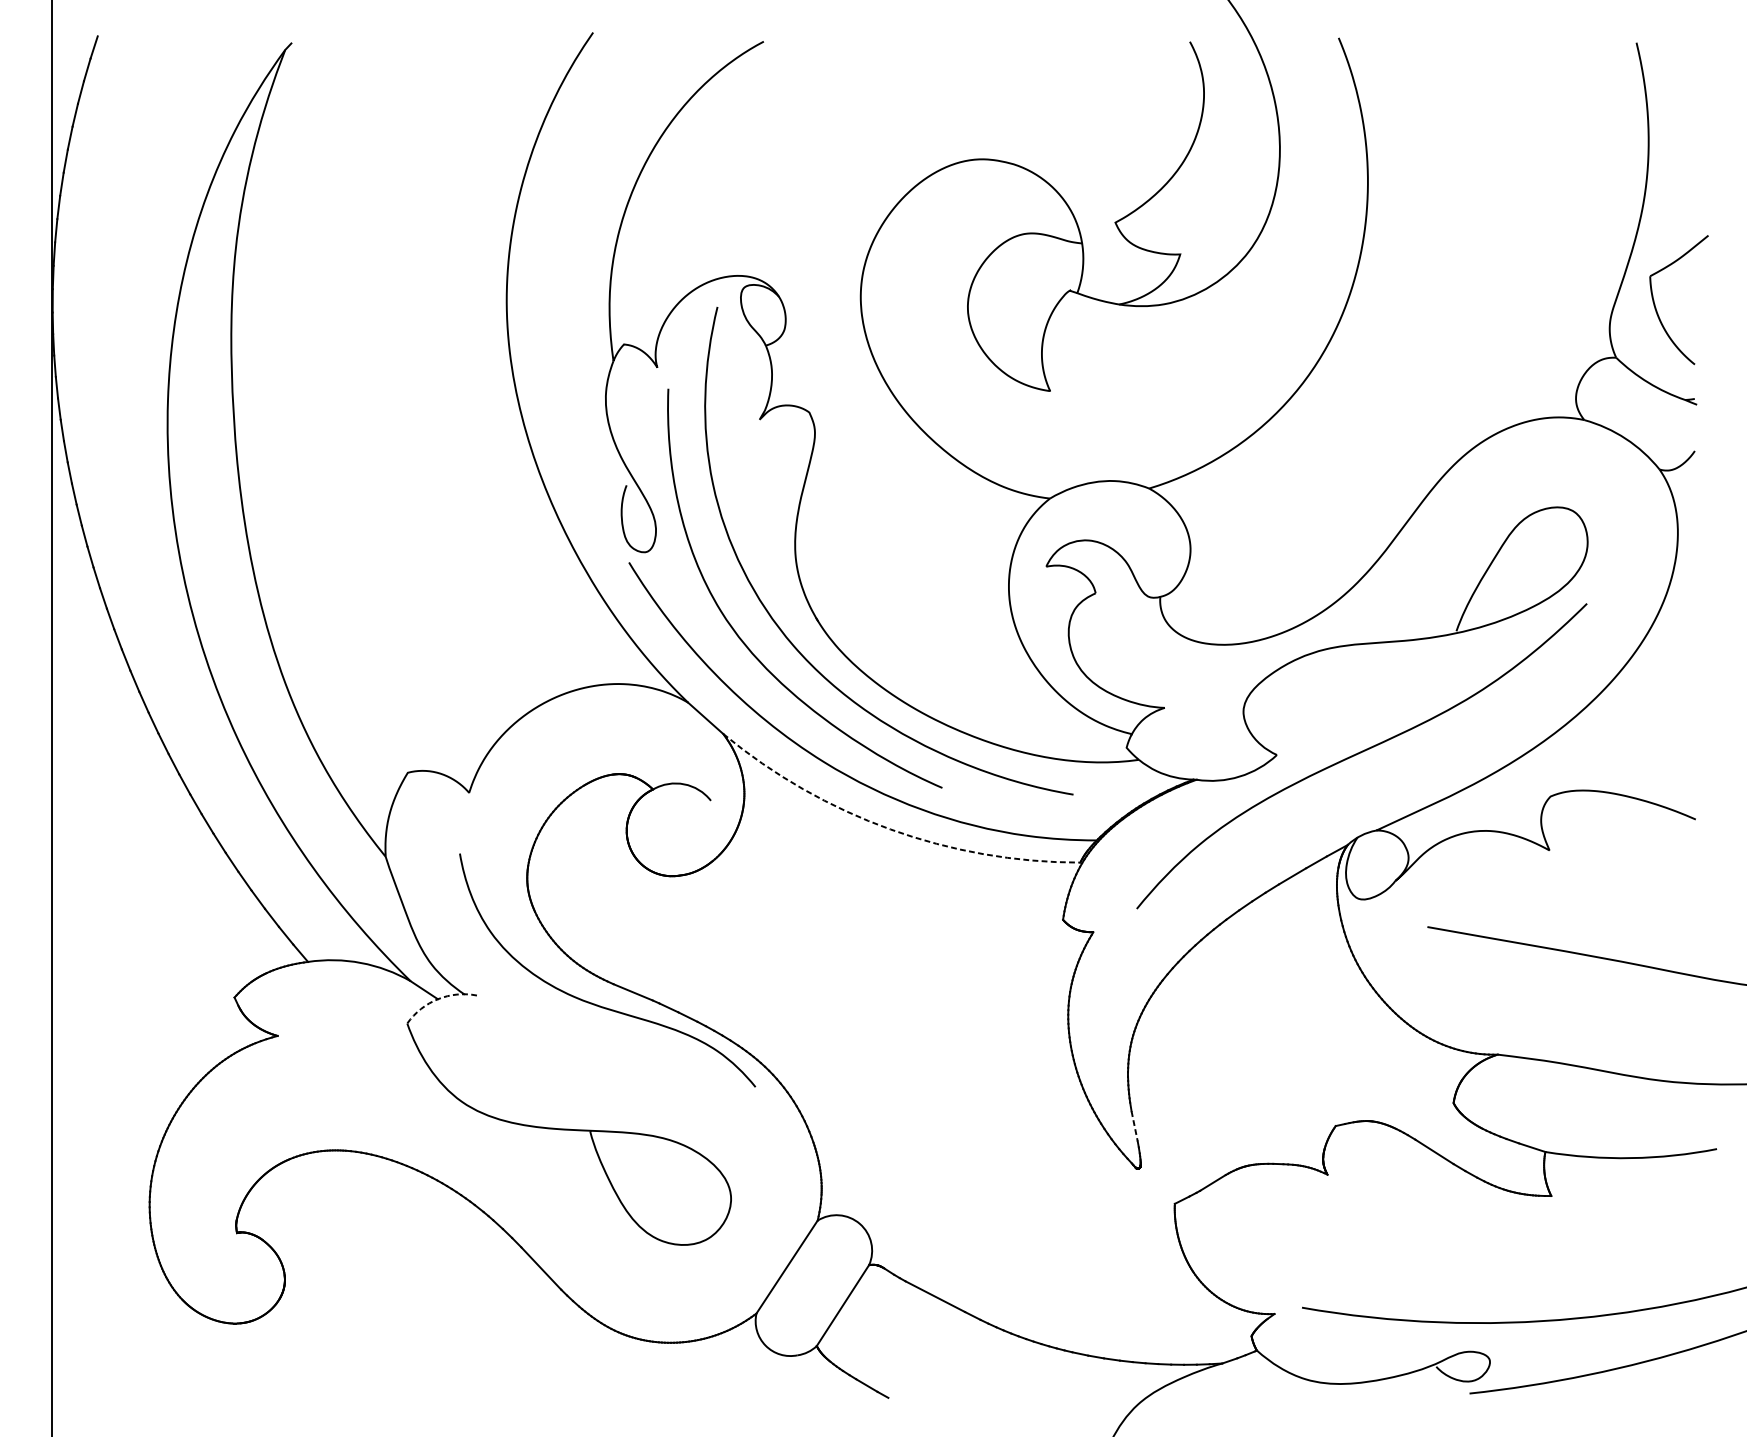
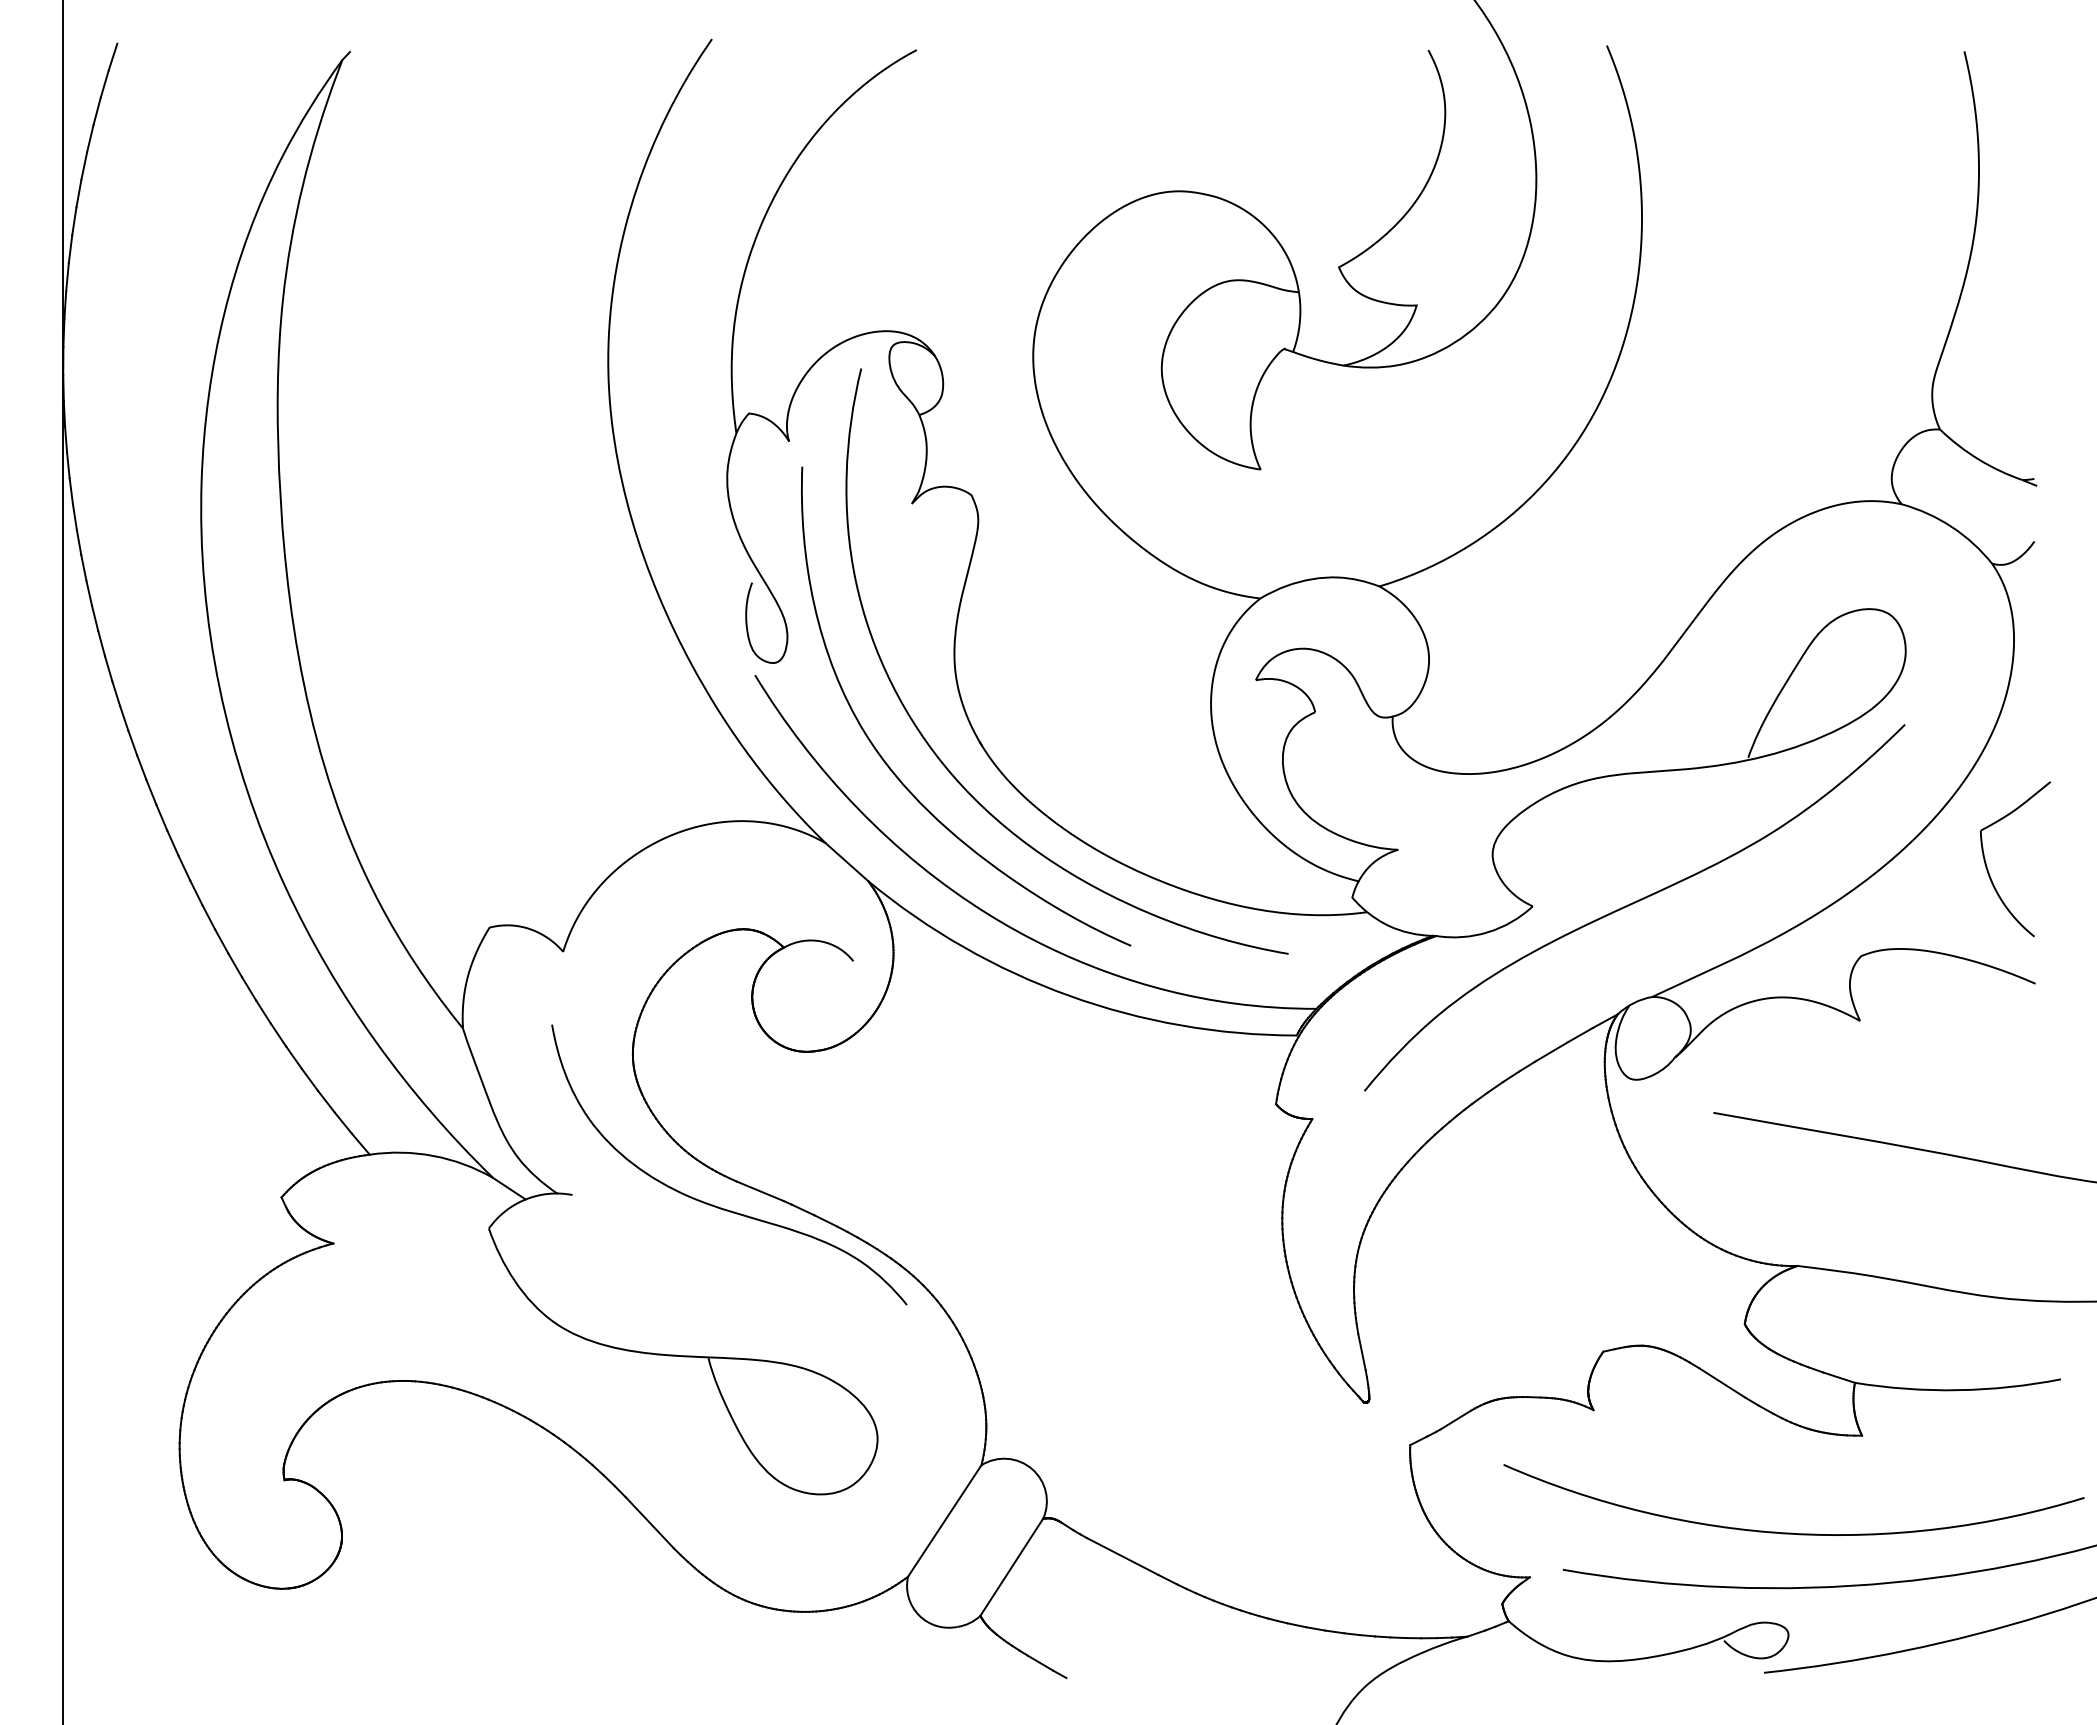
part: (1656, 308) -> (1988, 869), moved
arc: (890, 829) -> (1069, 995), dashed -> solid
arc: (437, 999) -> (525, 1199), dashed -> solid
line: (1134, 1126) -> (1361, 1352), dashed -> solid
arc: (1493, 1276) -> (1792, 1532), added

